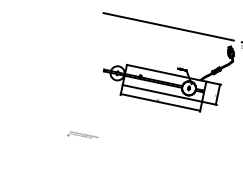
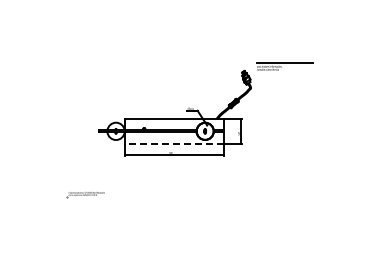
line: (168, 26) -> (165, 62), removed
line: (162, 93) -> (174, 144), solid -> dashed
part: (82, 136) -> (85, 195), moved

